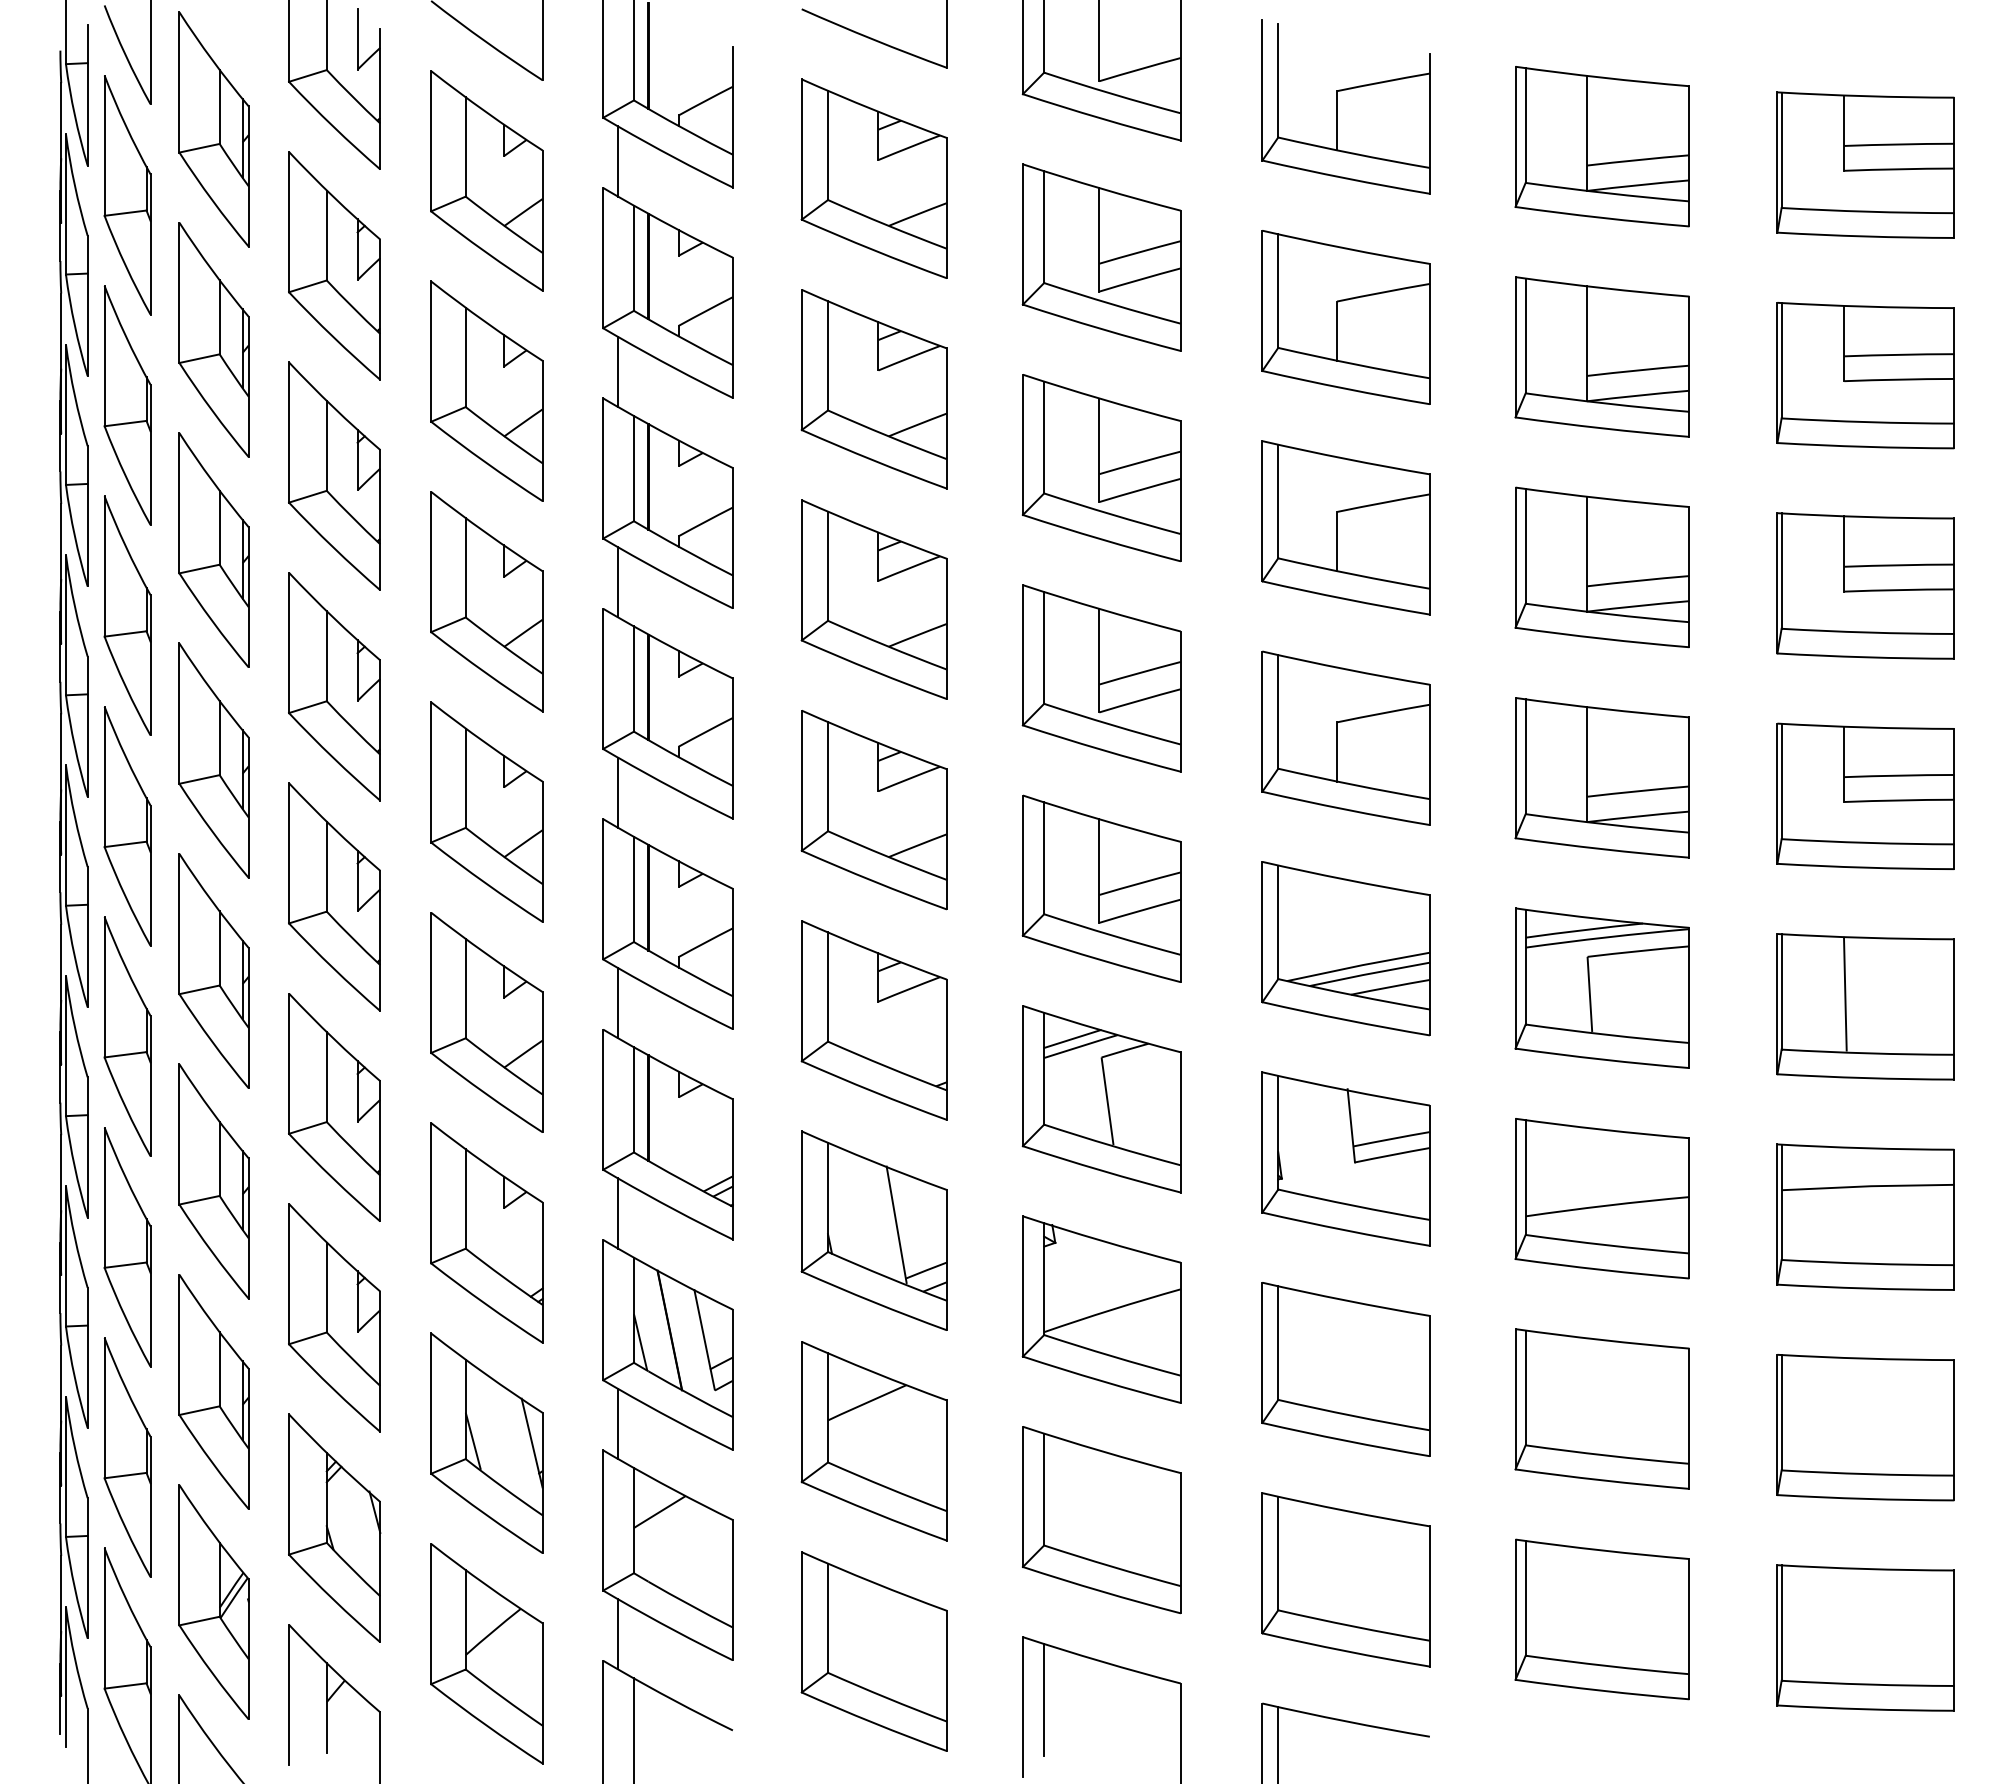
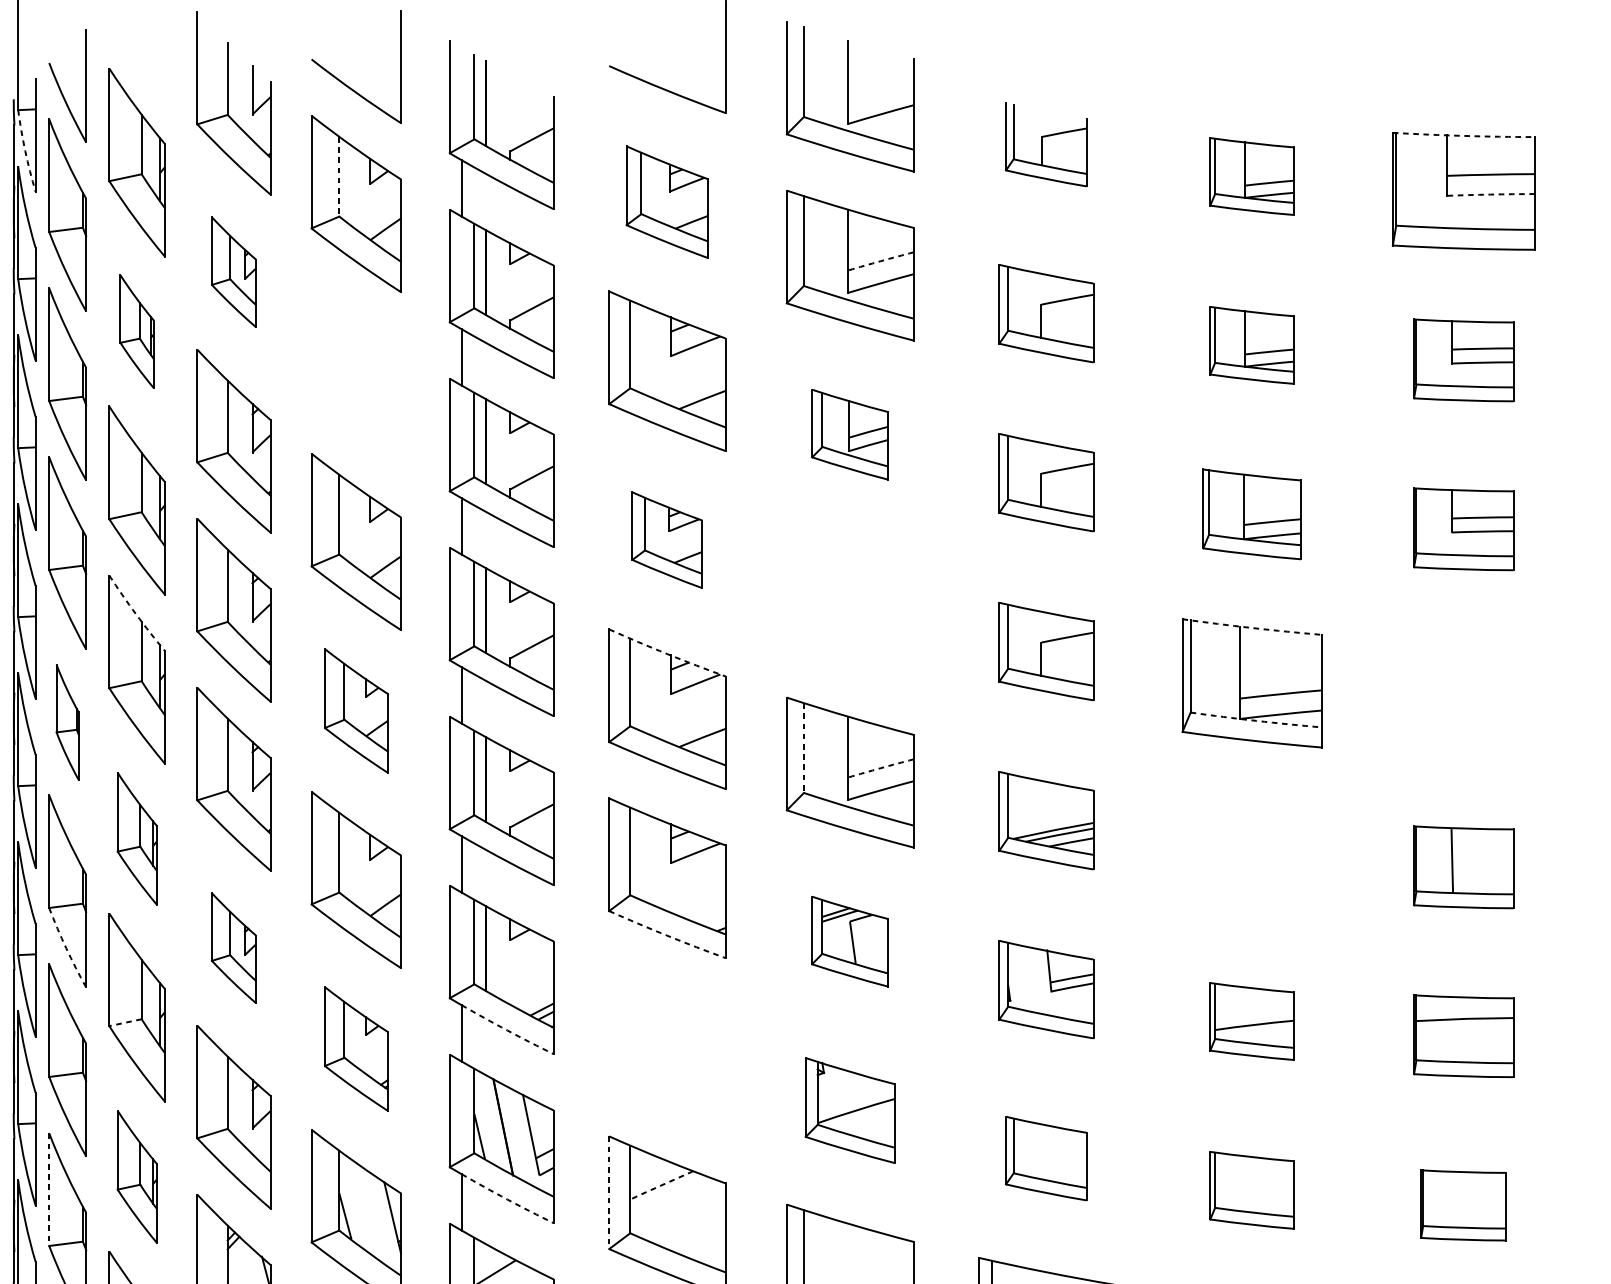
arc: (1865, 96) -> (1463, 136), solid -> dashed
part: (1345, 106) -> (1045, 144), size x0.6
arc: (74, 115) -> (25, 151), solid -> dashed
part: (1601, 146) -> (1251, 176), size x0.6
line: (465, 147) -> (339, 177), solid -> dashed
arc: (1899, 169) -> (1490, 194), solid -> dashed
part: (873, 178) -> (666, 202), size x0.7
arc: (1139, 252) -> (880, 261), solid -> dashed
part: (334, 265) -> (233, 271), size x0.6
part: (1345, 317) -> (1045, 313), size x0.7
part: (213, 339) -> (136, 331), size x0.6
part: (1601, 356) -> (1251, 344), size x0.6
part: (1865, 375) -> (1463, 360), size x0.7
part: (486, 390) -> (355, 372), removed
part: (1101, 468) -> (849, 434), size x0.6
part: (1345, 527) -> (1045, 482), size x0.7
part: (1601, 567) -> (1251, 514), size x0.7
part: (1865, 585) -> (1463, 528), size x0.7
part: (873, 599) -> (666, 540), size x0.6
part: (1101, 678) -> (849, 603), removed
arc: (212, 691) -> (135, 614), solid -> dashed
arc: (1602, 708) -> (1252, 627), solid -> dashed
part: (1345, 737) -> (1045, 651), size x0.7
arc: (873, 741) -> (666, 654), solid -> dashed
part: (1865, 795) -> (1463, 697), removed
part: (486, 811) -> (355, 710), size x0.7
arc: (1607, 824) -> (1256, 720), solid -> dashed
part: (127, 826) -> (67, 722), size x0.6
line: (1044, 858) -> (804, 748), solid -> dashed
arc: (1139, 883) -> (880, 768), solid -> dashed
part: (1345, 948) -> (1045, 820), size x0.7
part: (213, 970) -> (136, 838), size x0.7
part: (1601, 987) -> (1251, 851), removed
part: (1865, 1006) -> (1463, 867), size x0.7
arc: (873, 1091) -> (666, 935), solid -> dashed
part: (1101, 1099) -> (849, 941), size x0.6
arc: (125, 1107) -> (66, 948), solid -> dashed
part: (334, 1107) -> (233, 948), size x0.6
part: (1345, 1158) -> (1045, 989), size x0.7
part: (1601, 1198) -> (1251, 1021), size x0.6
line: (199, 1200) -> (125, 1022), solid -> dashed
arc: (674, 1209) -> (506, 1030), solid -> dashed
part: (1865, 1216) -> (1463, 1035), size x0.7
part: (873, 1230) -> (666, 1046), removed
part: (486, 1232) -> (355, 1048), size x0.7
part: (1101, 1309) -> (849, 1110), size x0.7
part: (1345, 1369) -> (1045, 1158), size x0.6
part: (213, 1391) -> (136, 1176), size x0.7
line: (866, 1403) -> (661, 1185), solid -> dashed
line: (104, 1408) -> (49, 1189), solid -> dashed
part: (1601, 1408) -> (1251, 1189), size x0.6
line: (801, 1412) -> (608, 1193), solid -> dashed
arc: (674, 1420) -> (506, 1199), solid -> dashed
part: (1865, 1427) -> (1463, 1205), size x0.6

